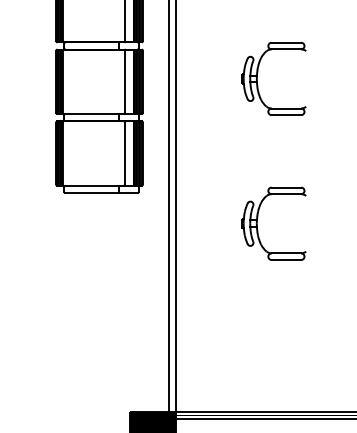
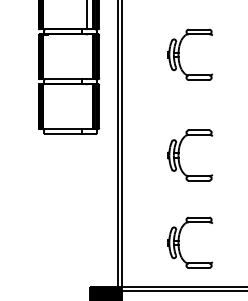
line: (124, 81) -> (86, 56), removed
line: (124, 153) -> (86, 106), removed
part: (258, 348) -> (179, 242), added

